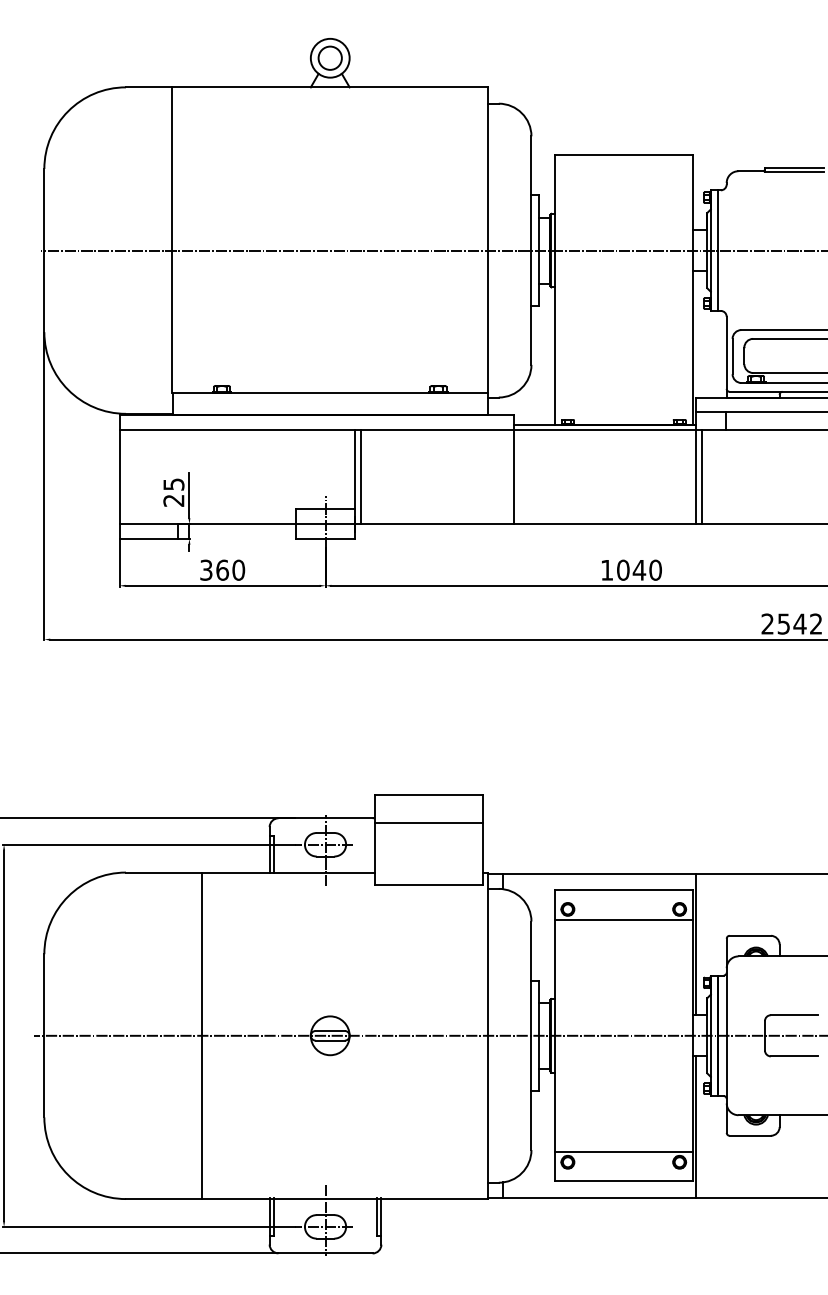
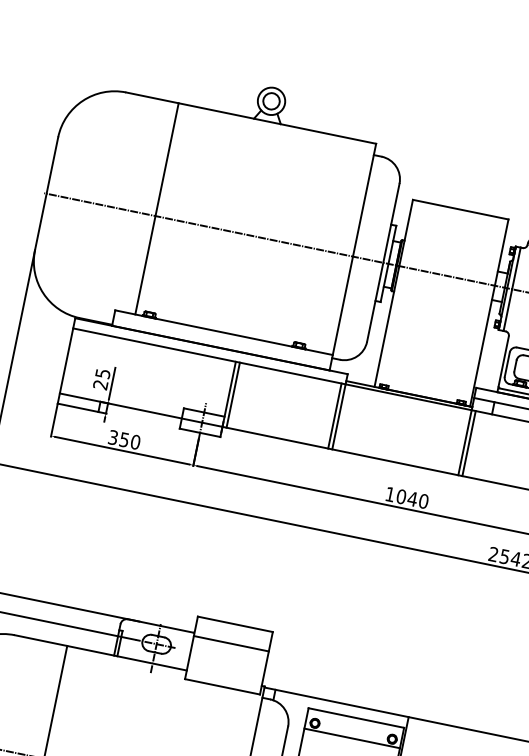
line: (171, 239) -> (156, 208), moved
line: (507, 477) -> (334, 416), added
text: (222, 569) -> (124, 439), 360 -> 350

